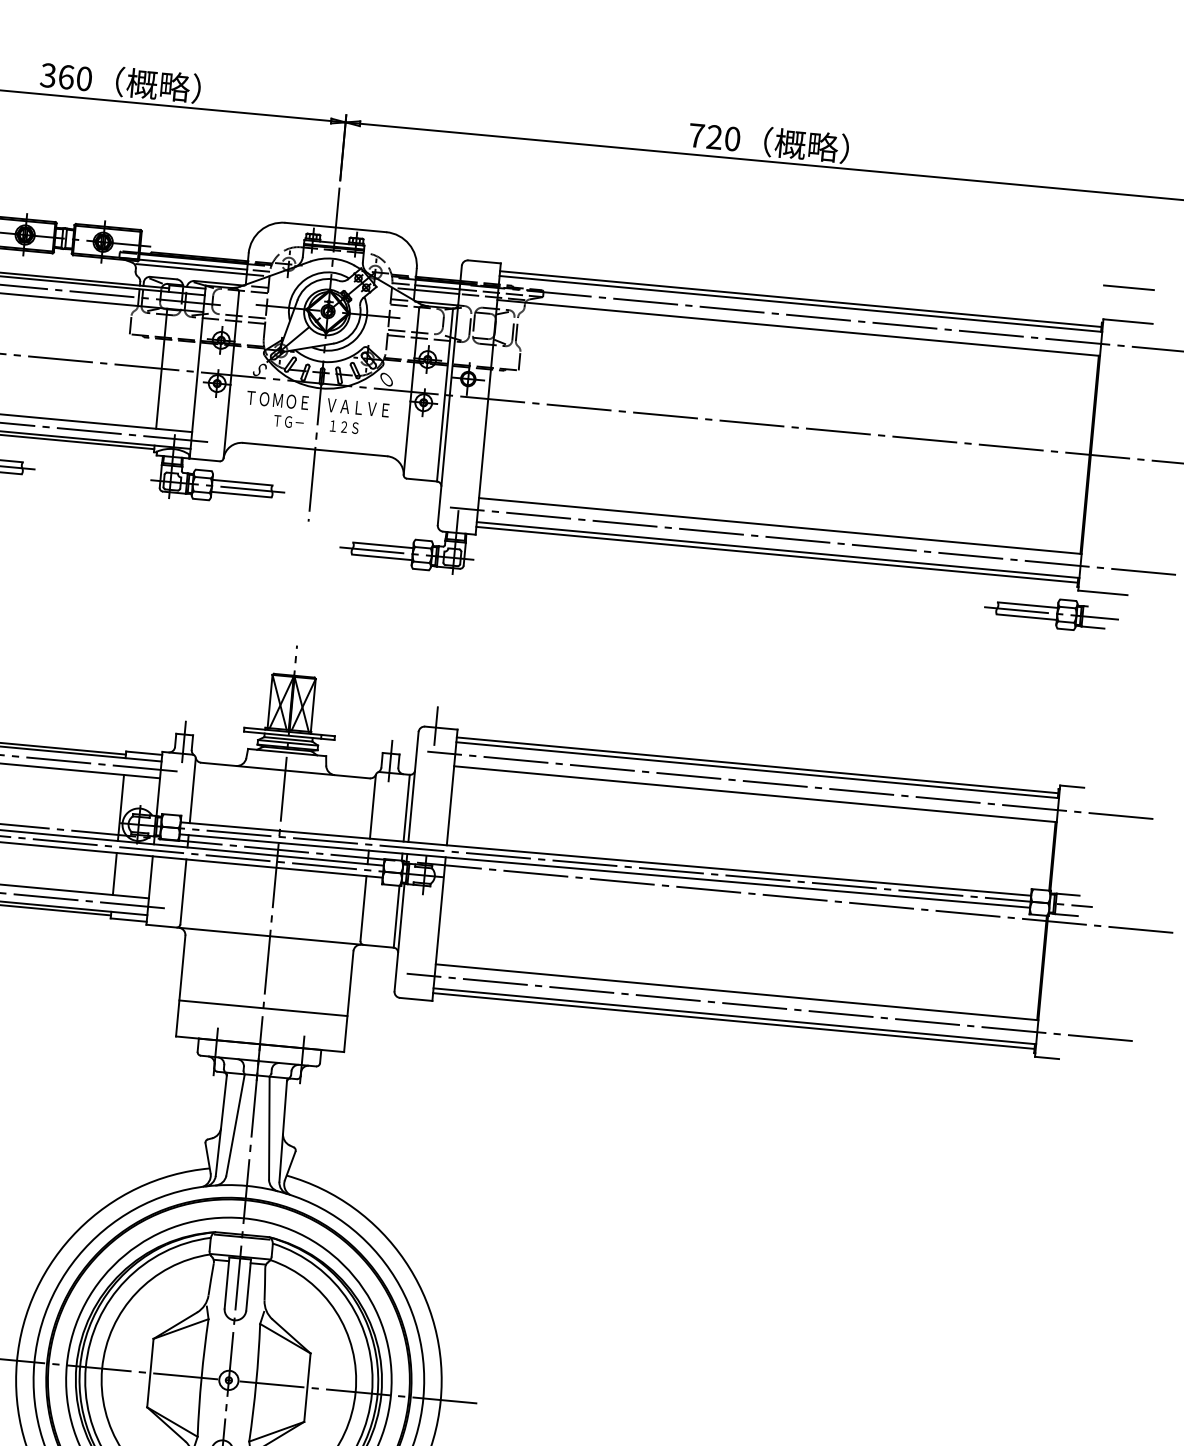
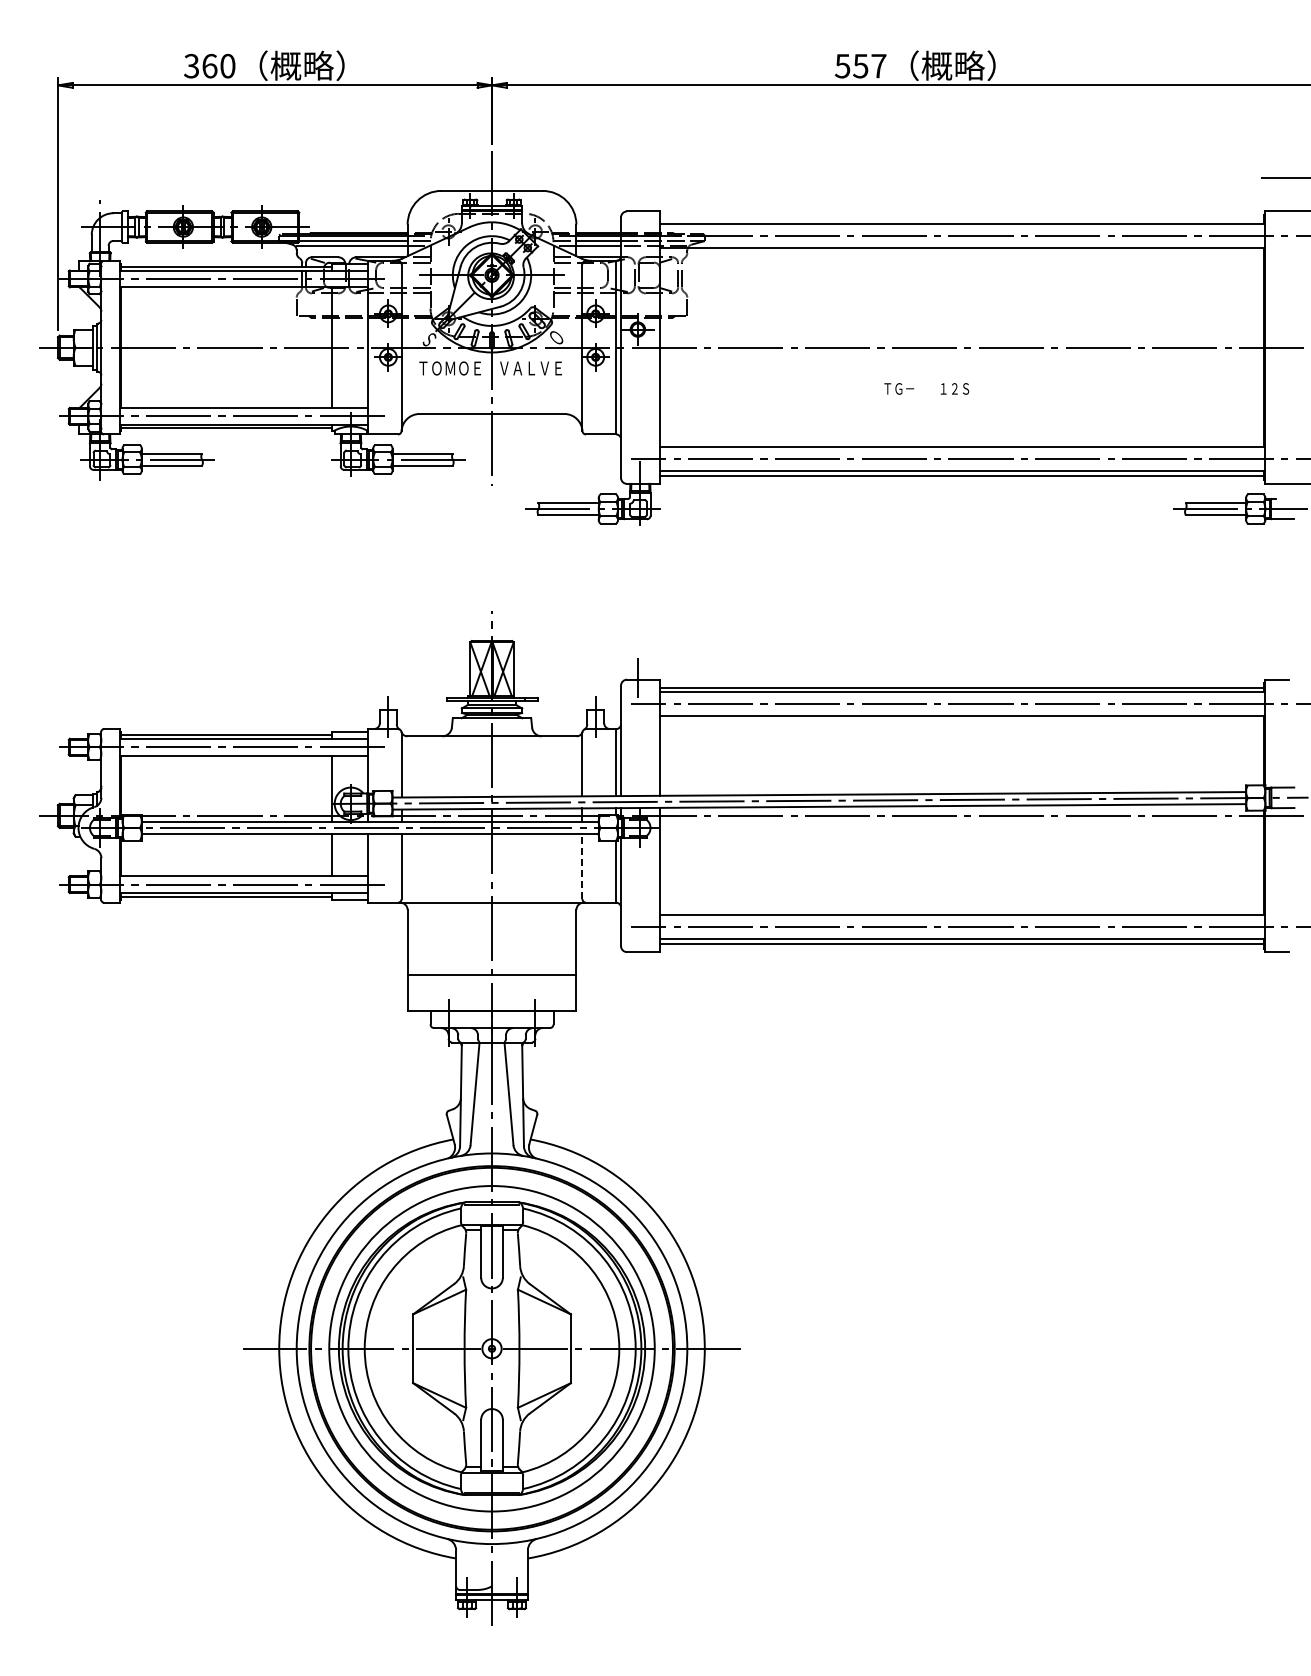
text: (714, 136) -> (860, 65), 720 -> 557
line: (800, 299) -> (961, 219), removed
text: (316, 424) -> (926, 388), moved
line: (363, 908) -> (582, 866), solid -> dashed

